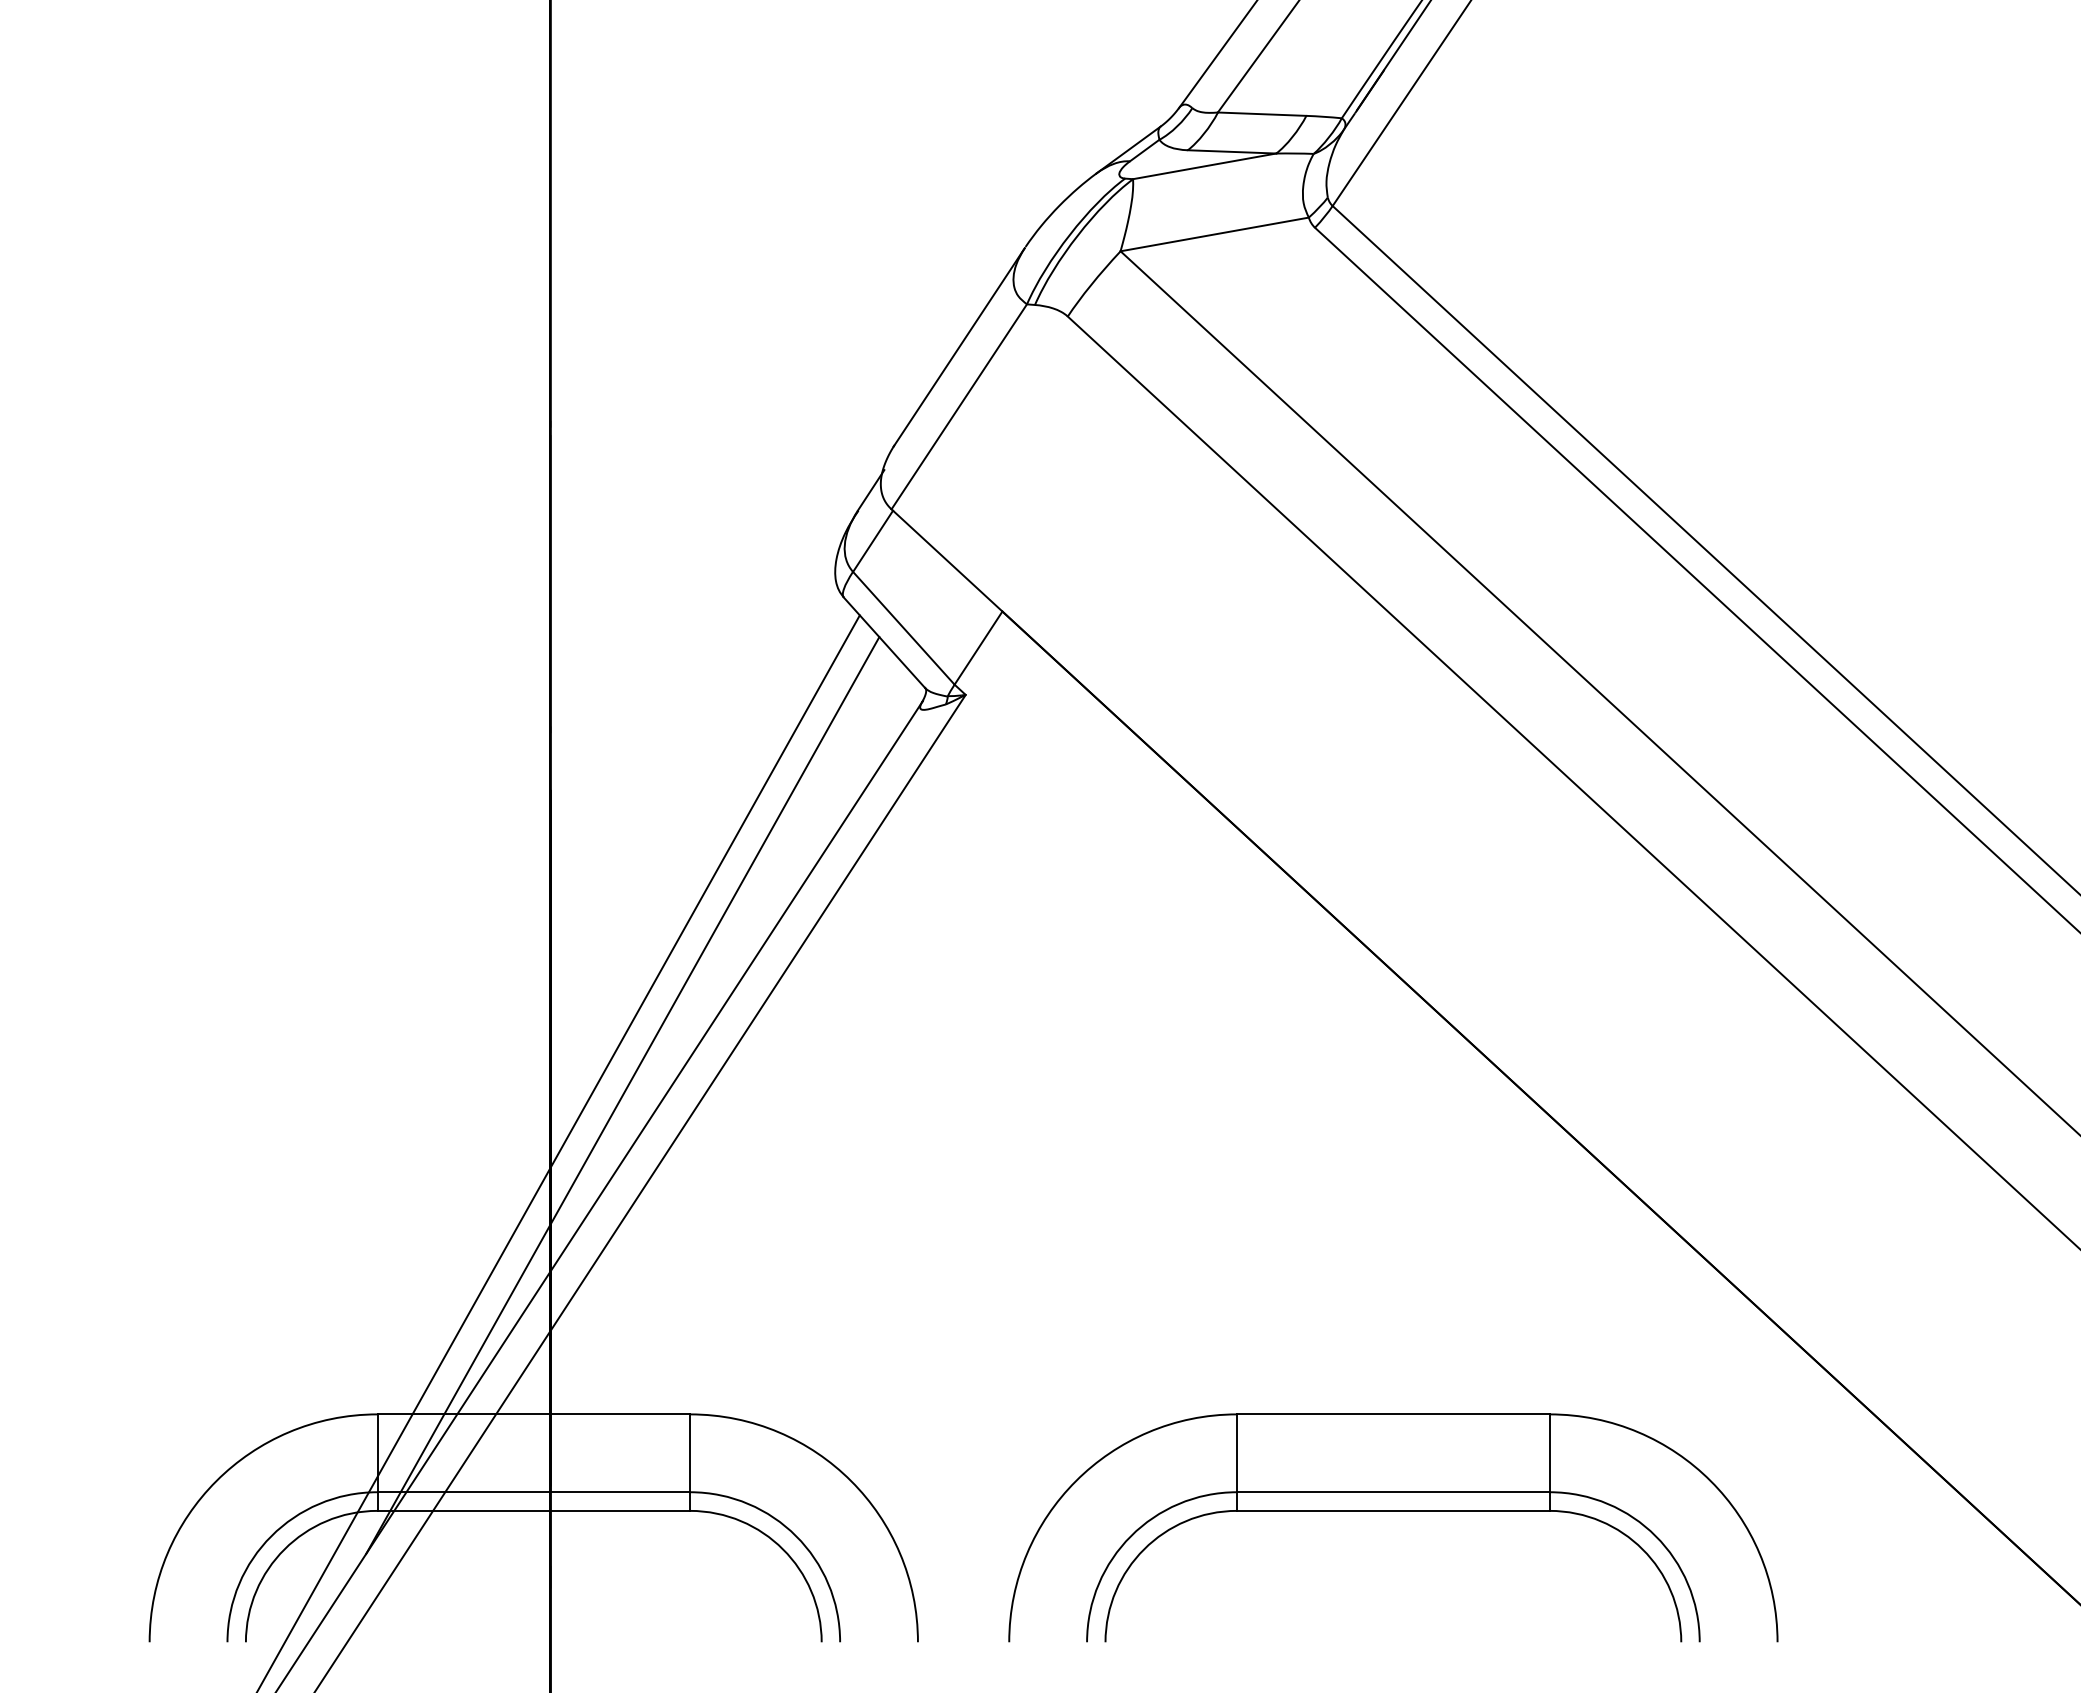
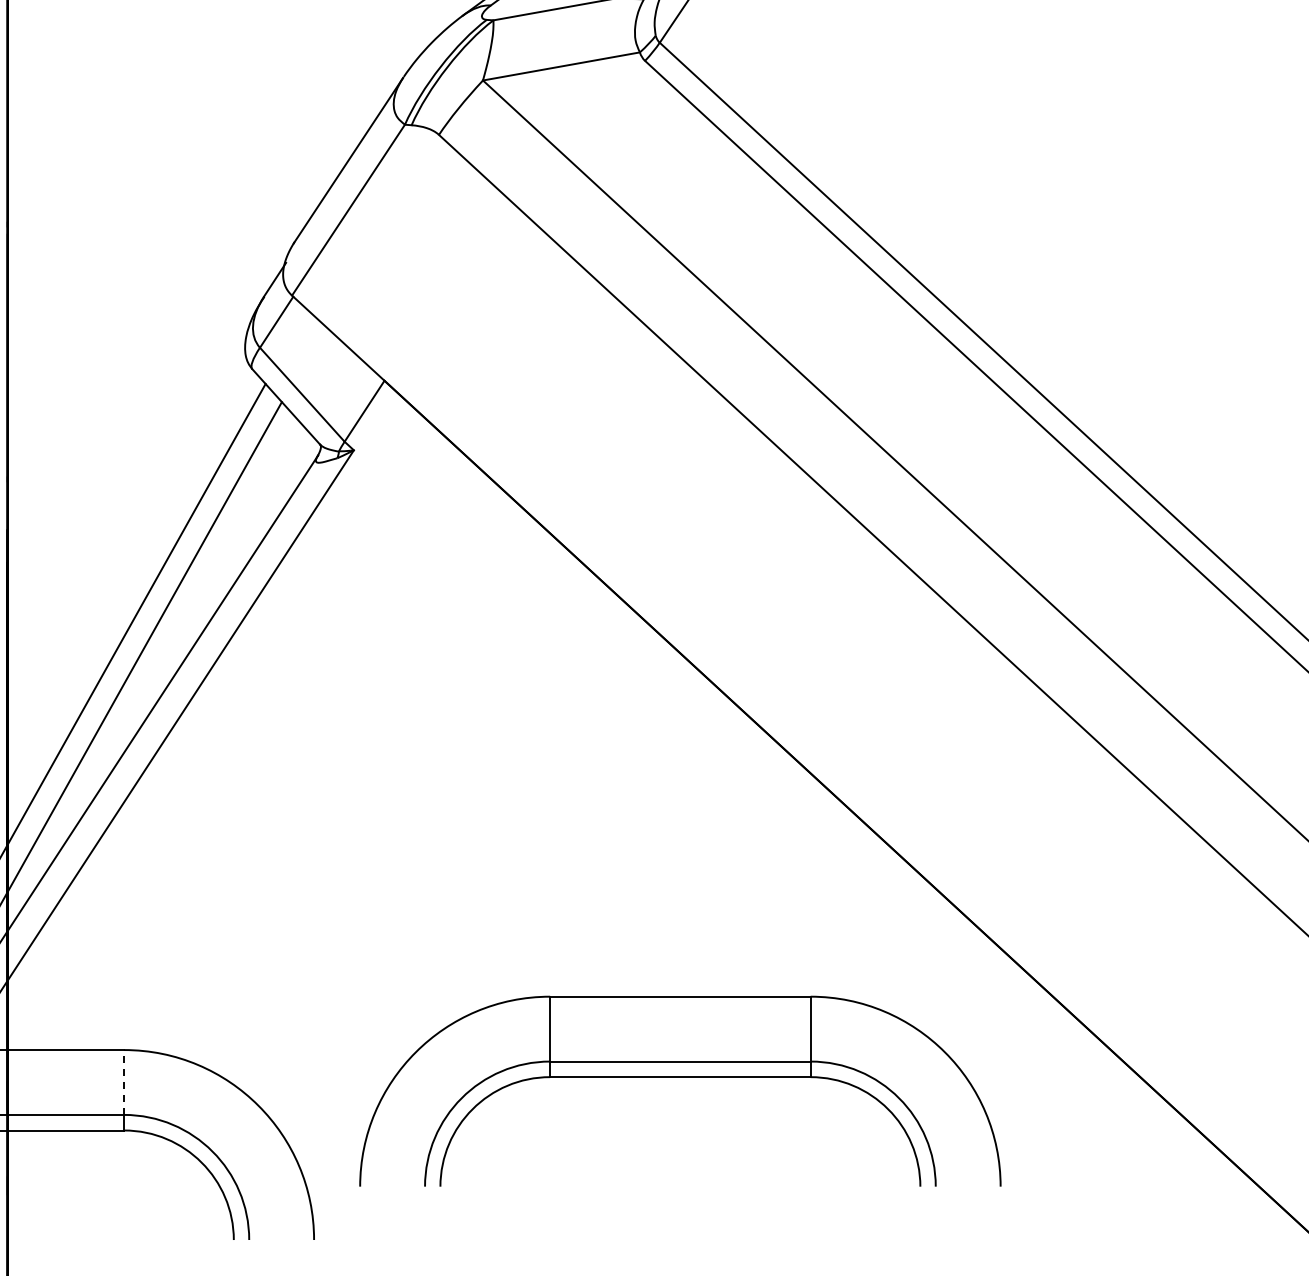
line: (690, 1453) -> (124, 1082), solid -> dashed
part: (1393, 1511) -> (680, 1077), moved

